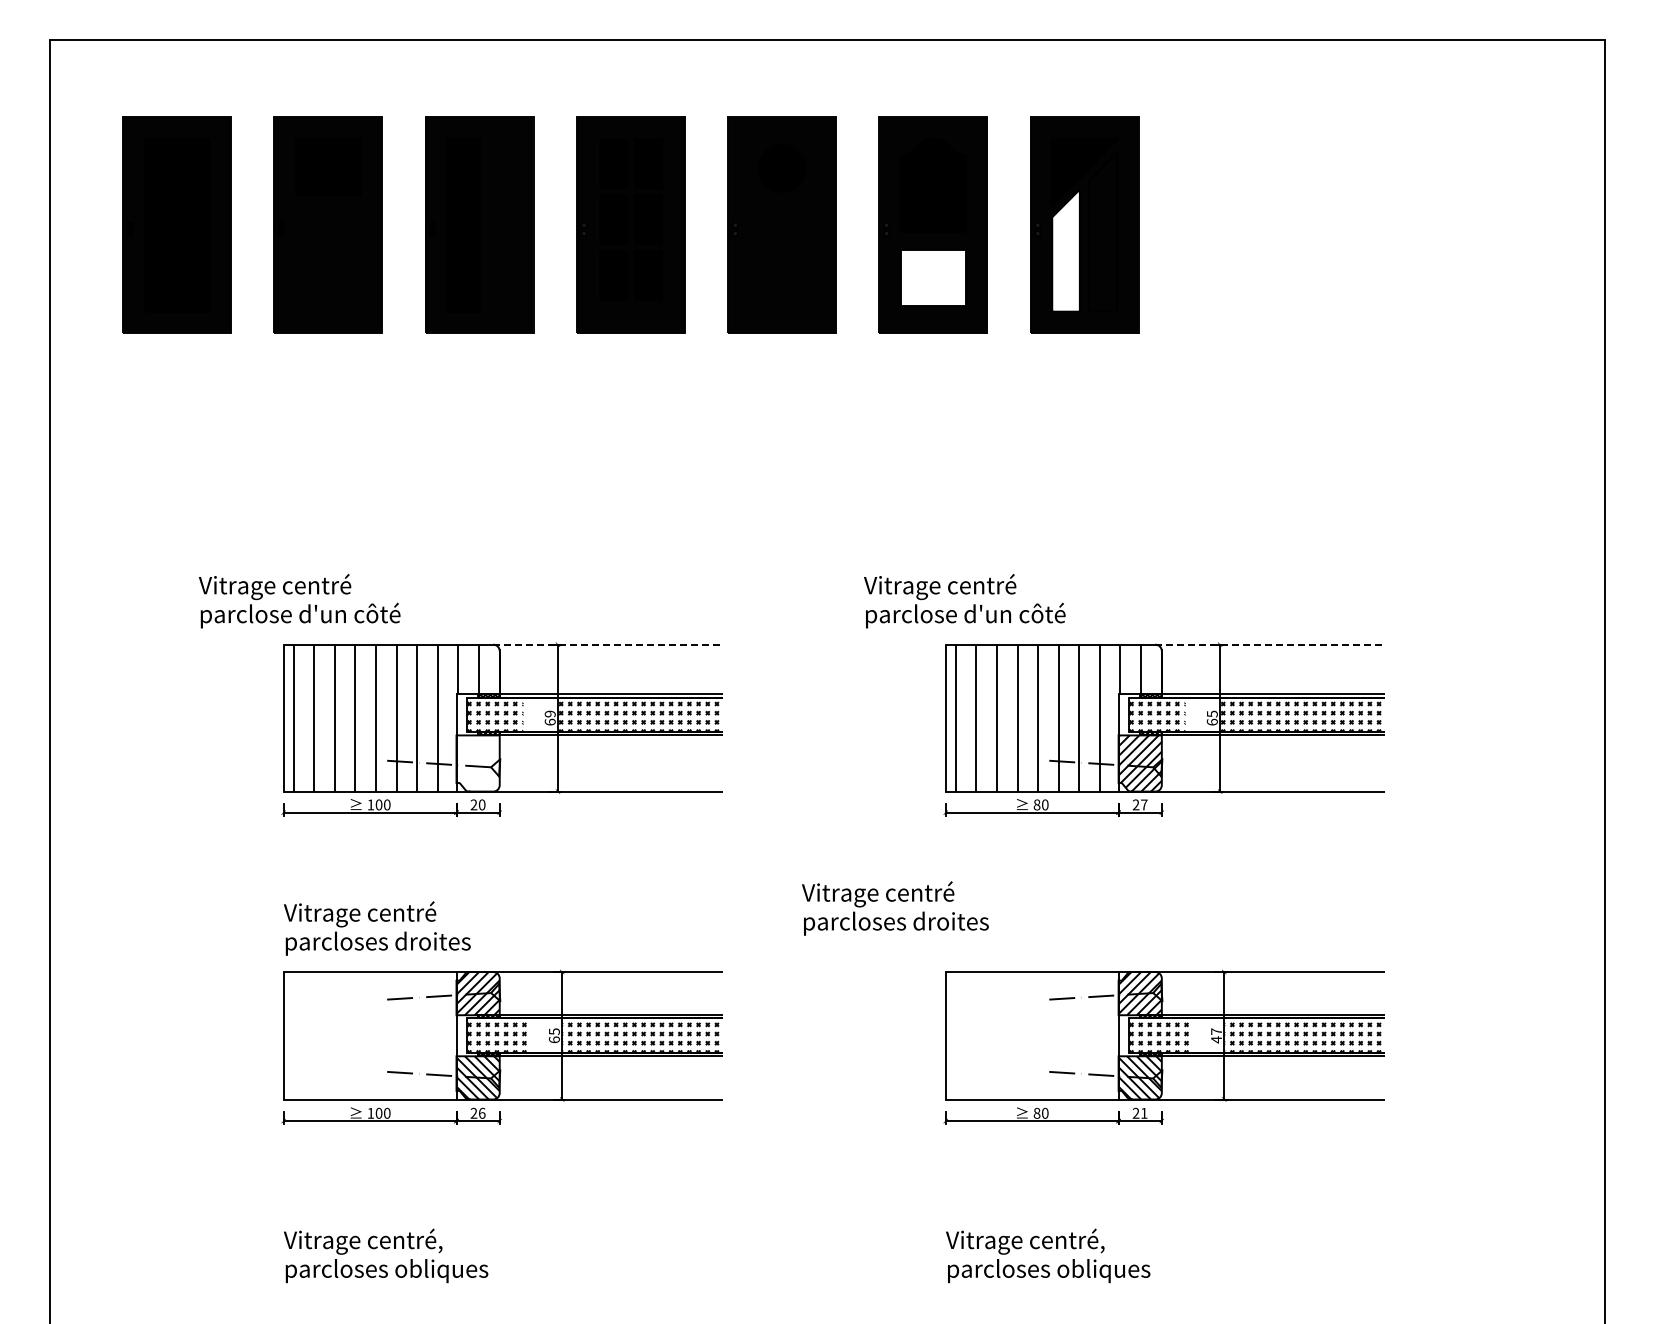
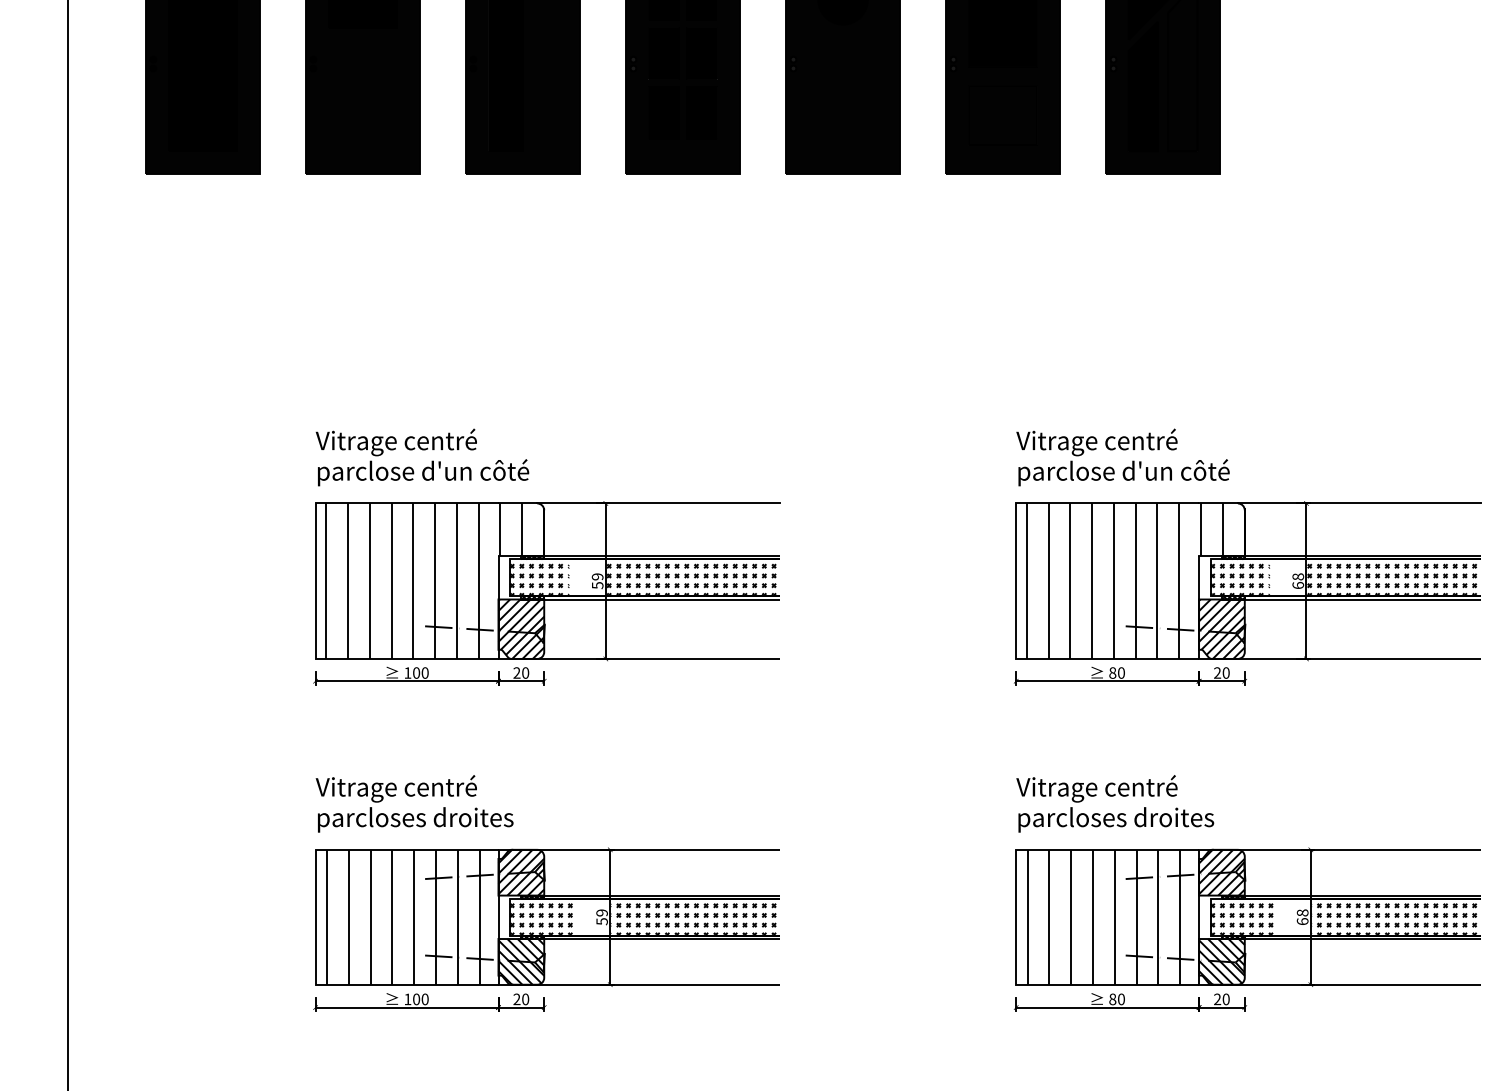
fill: (1065, 250) -> (1142, 86), added
fill: (933, 277) -> (1003, 114), added
text: (299, 601) -> (422, 457), moved
text: (964, 601) -> (1122, 457), moved
line: (608, 644) -> (659, 503), dashed -> solid
line: (1270, 644) -> (1359, 503), dashed -> solid
text: (1211, 713) -> (1297, 576), 65 -> 68
text: (549, 721) -> (596, 584), 69 -> 59
hatch: (477, 763) -> (520, 629), added
text: (1144, 804) -> (1226, 672), 27 -> 20
text: (895, 908) -> (1115, 803), moved
hatch: (366, 1035) -> (403, 917), added
text: (554, 1035) -> (602, 917), 65 -> 59
hatch: (1028, 1035) -> (1103, 917), added
text: (1216, 1035) -> (1302, 917), 47 -> 68
text: (481, 1112) -> (524, 998), 26 -> 20
text: (1144, 1112) -> (1226, 998), 21 -> 20

